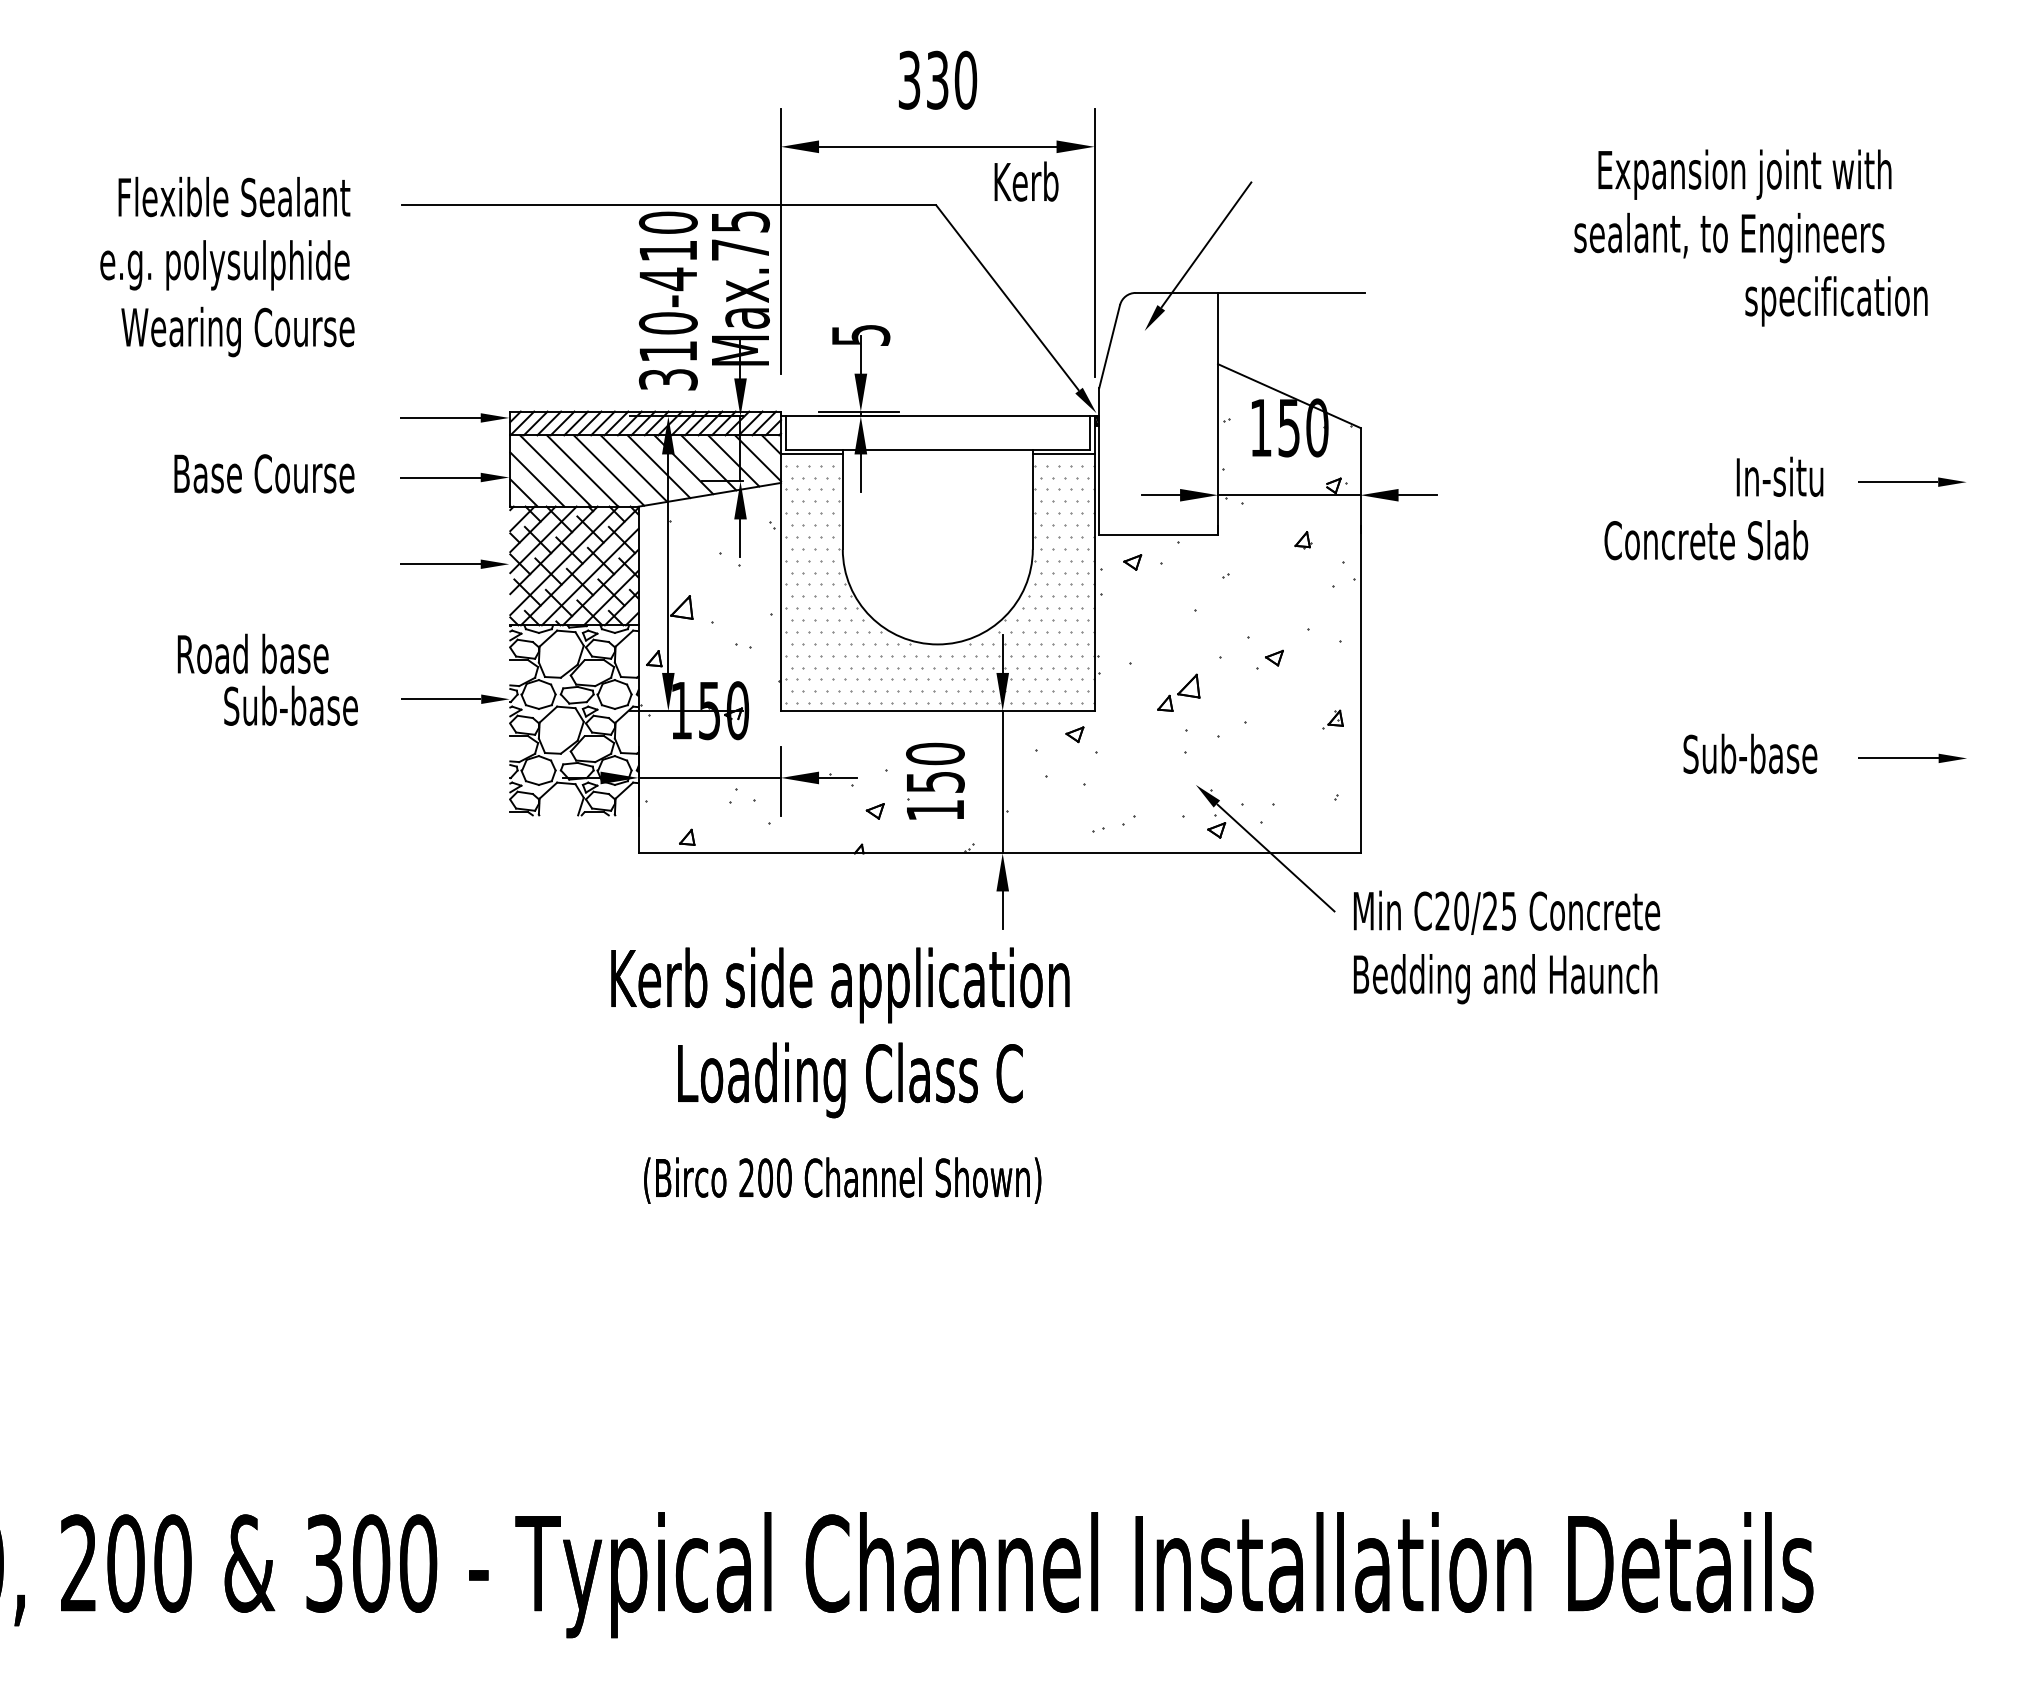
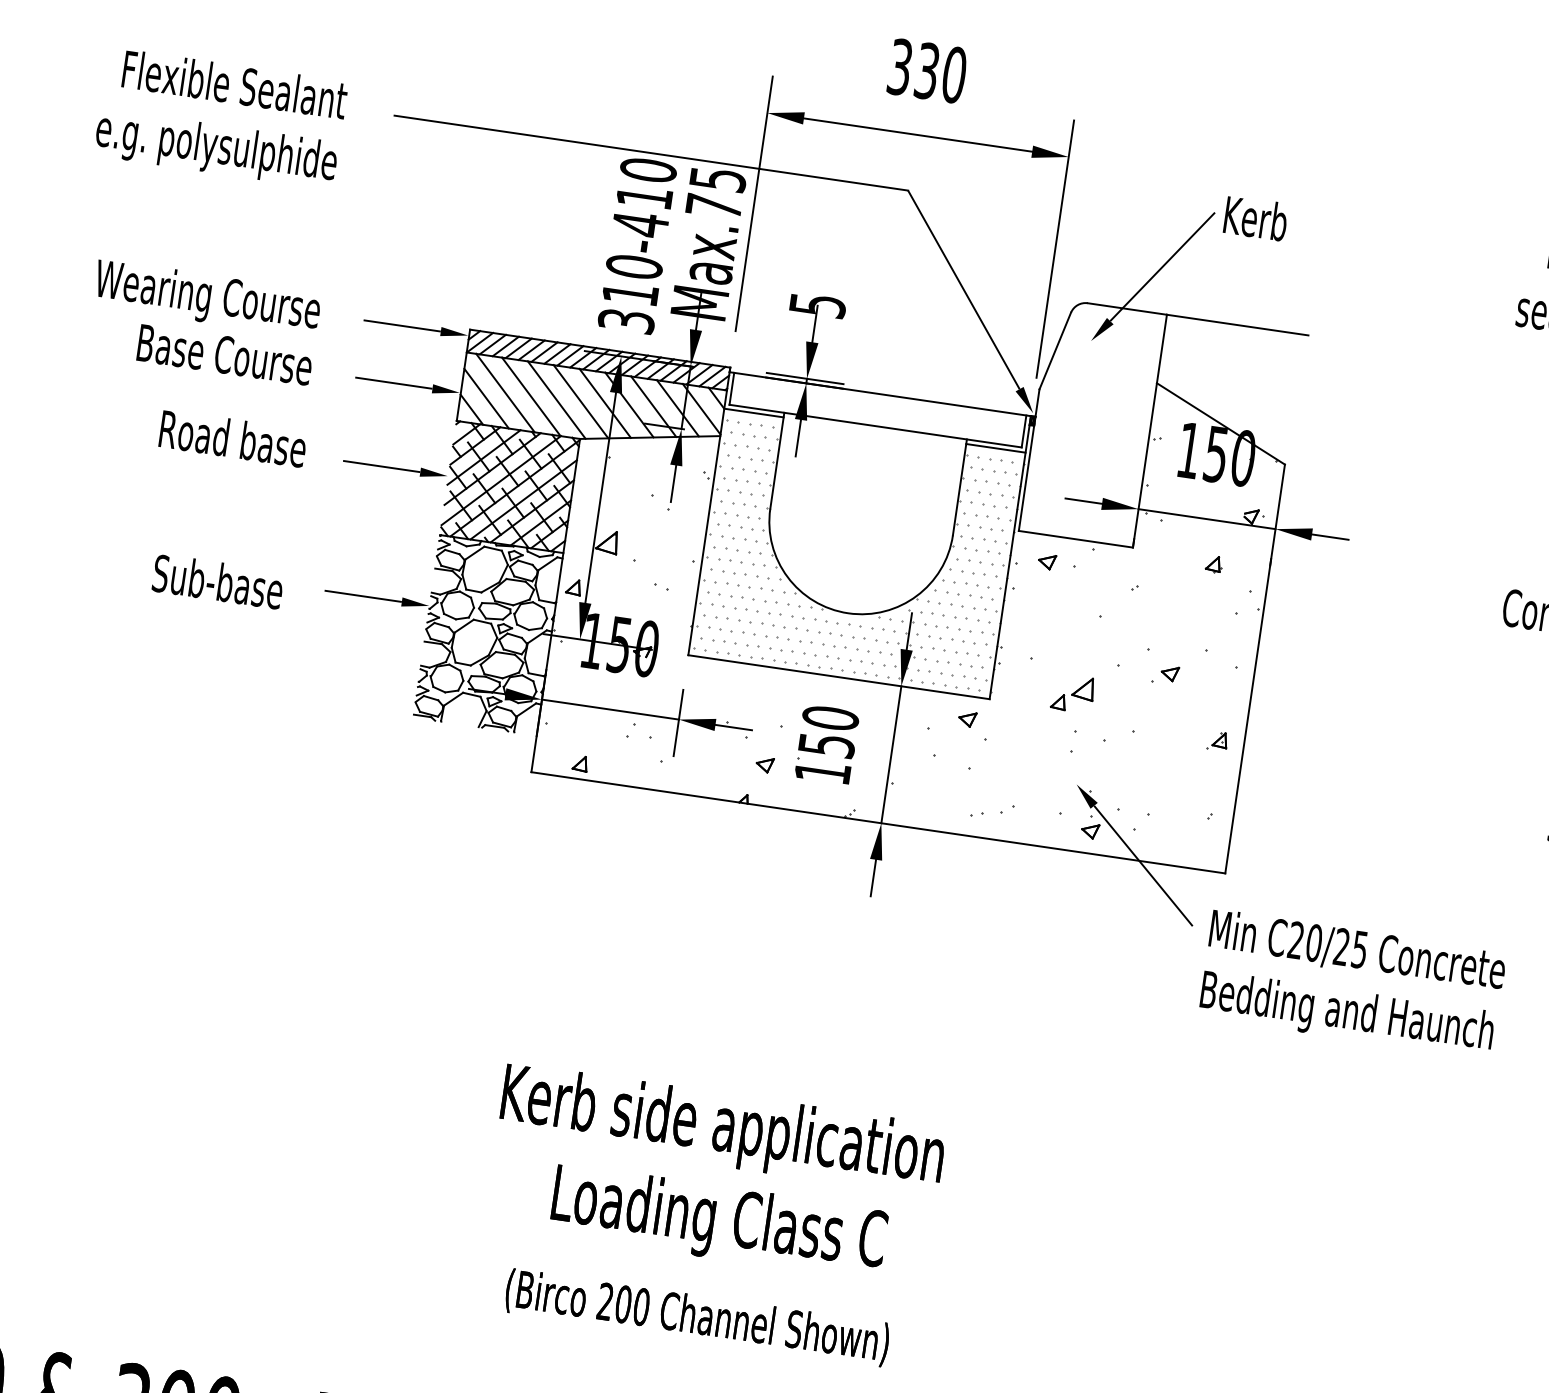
text: (1026, 181) -> (1256, 218), moved
text: (237, 331) -> (206, 297), moved
text: (252, 653) -> (232, 438), moved
text: (840, 1075) -> (709, 1216), moved

